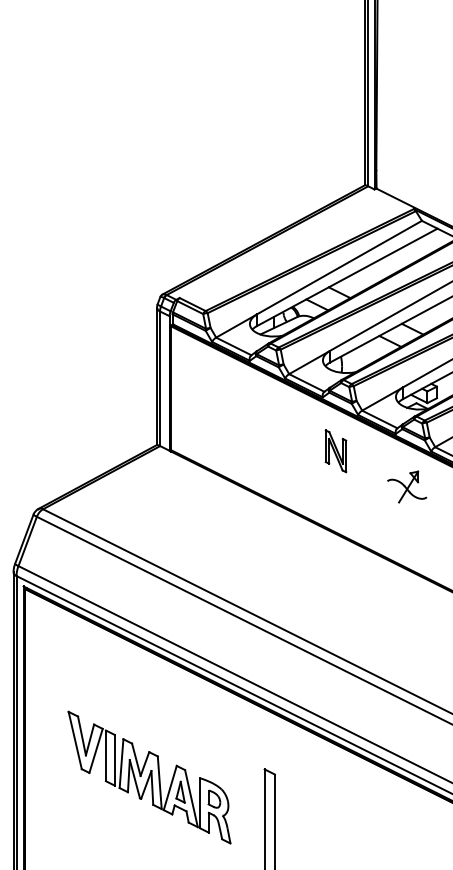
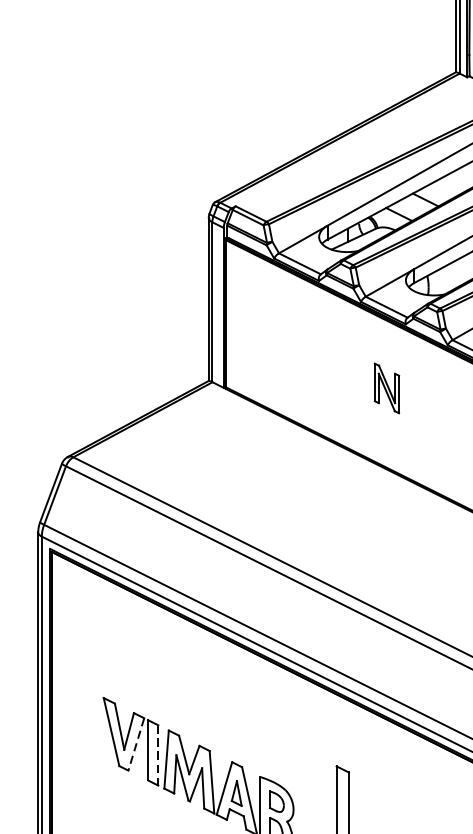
part: (335, 451) -> (386, 388), moved
line: (95, 751) -> (135, 745), solid -> dashed
line: (114, 760) -> (158, 755), solid -> dashed

